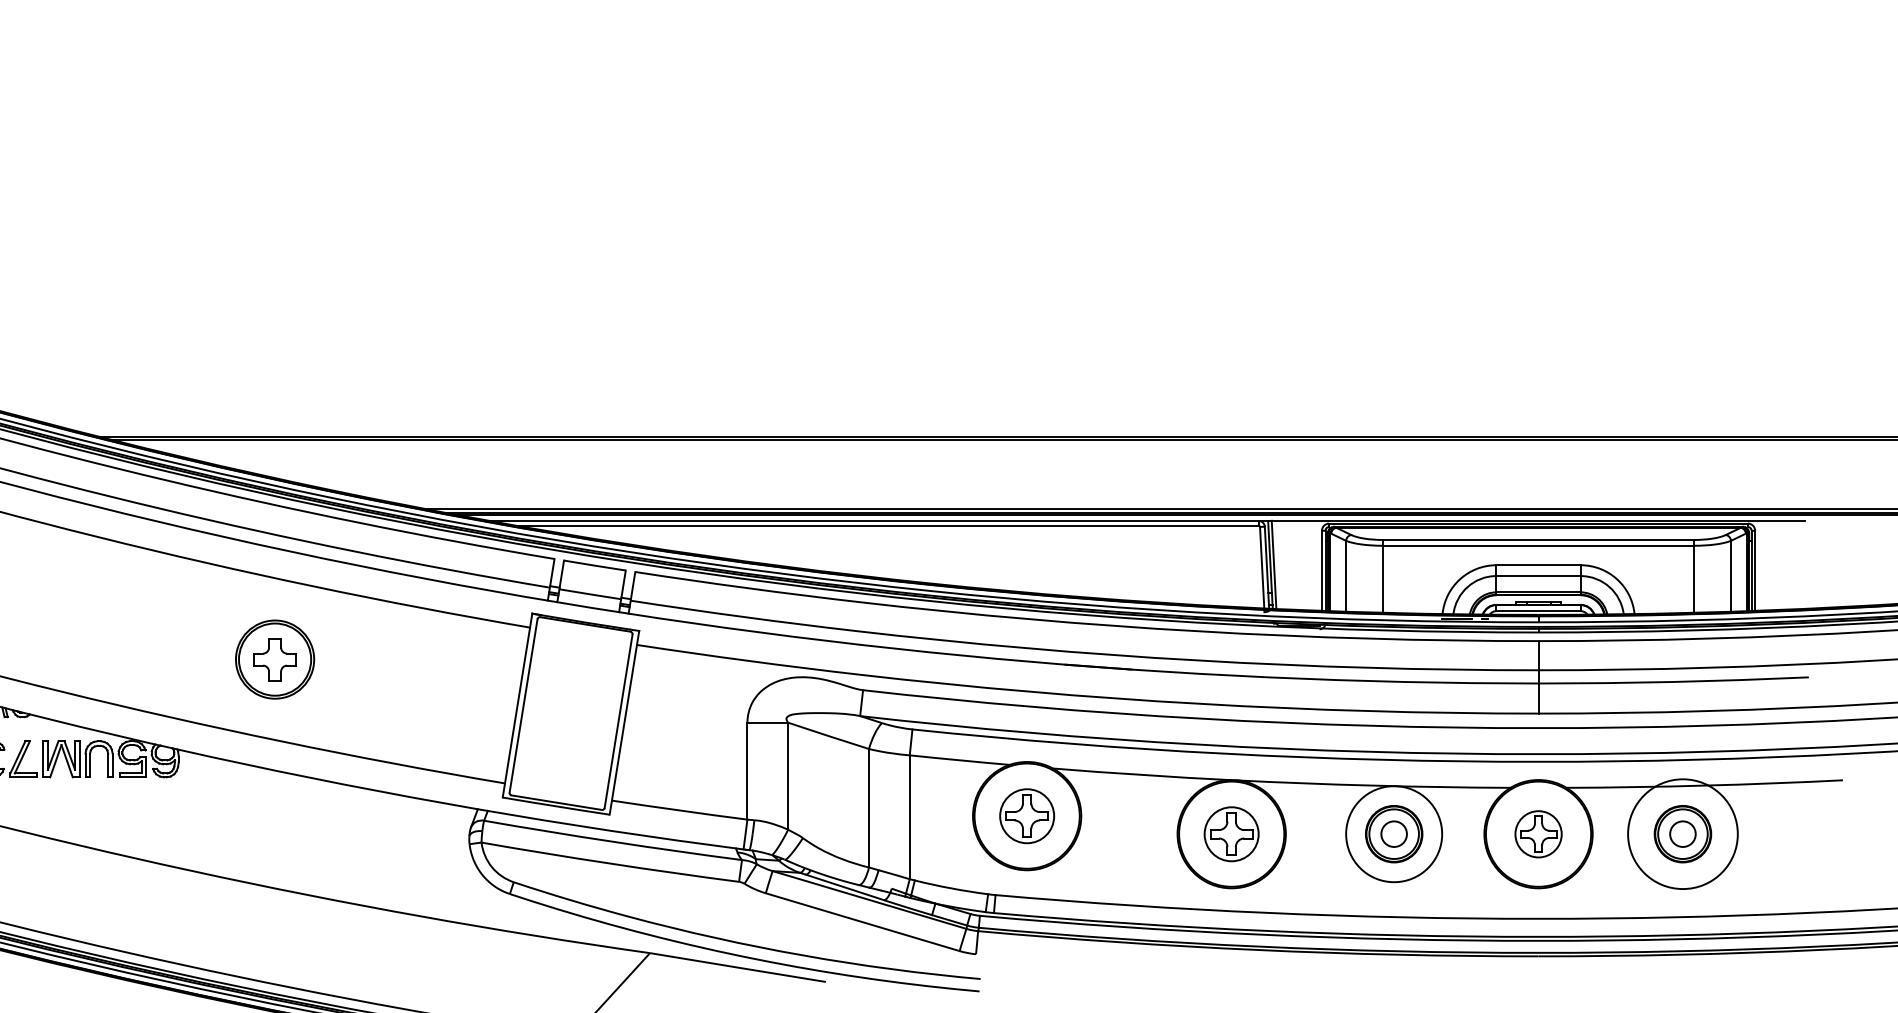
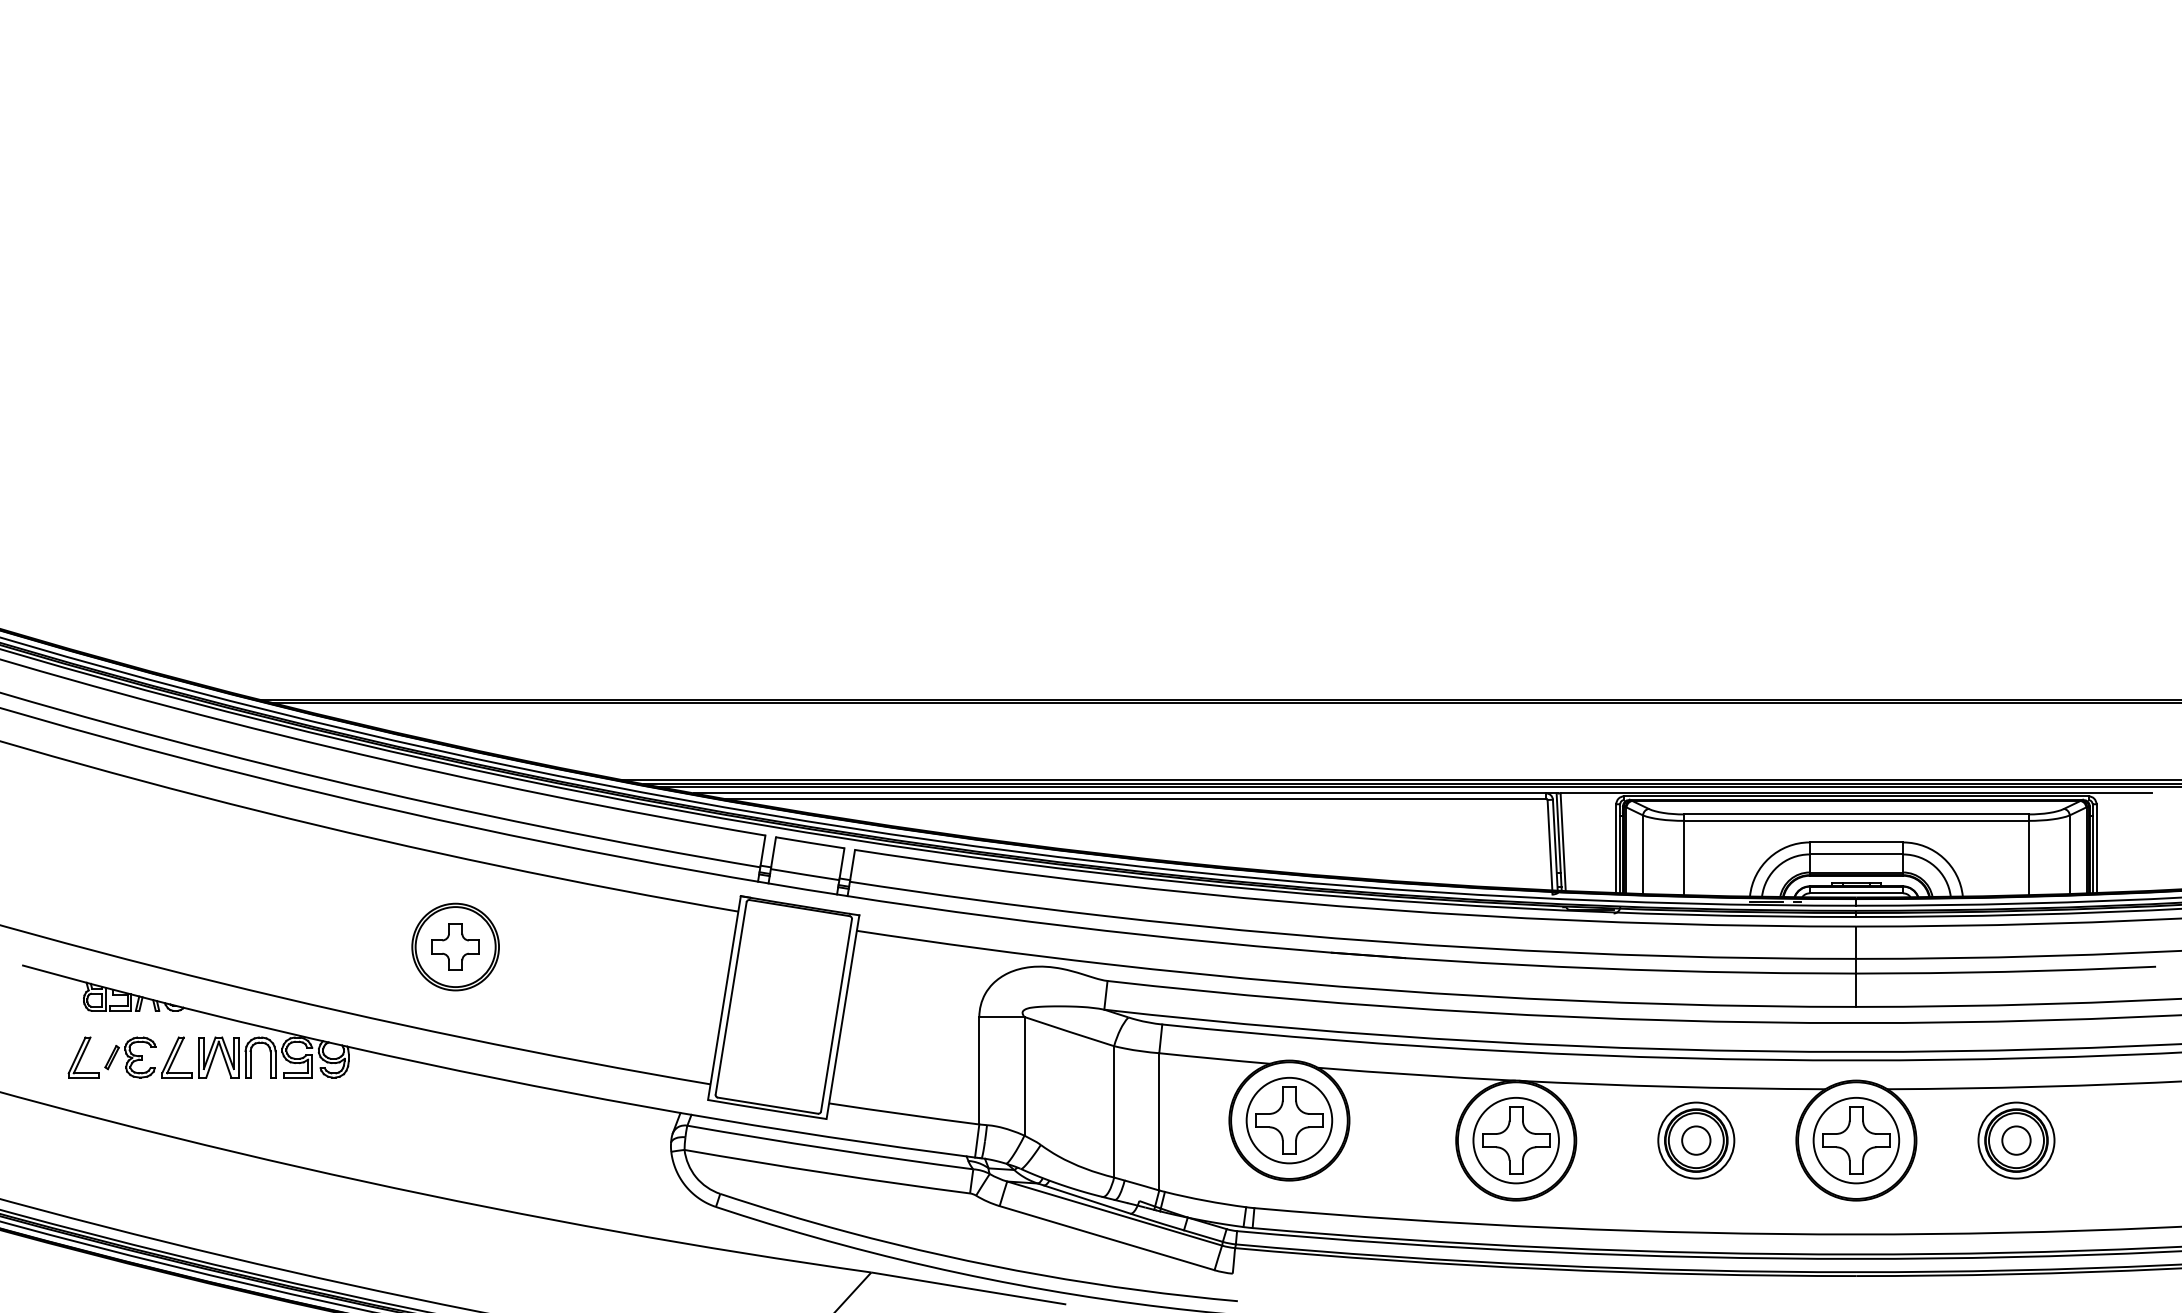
part: (1027, 816) -> (1289, 1120), size x1.43
part: (1231, 834) -> (1515, 1140), size x1.43
circle: (1394, 834) -> (1696, 1140), size x0.71
part: (1538, 834) -> (1856, 1140), size x1.67
circle: (1682, 834) -> (2016, 1140), size x0.62

